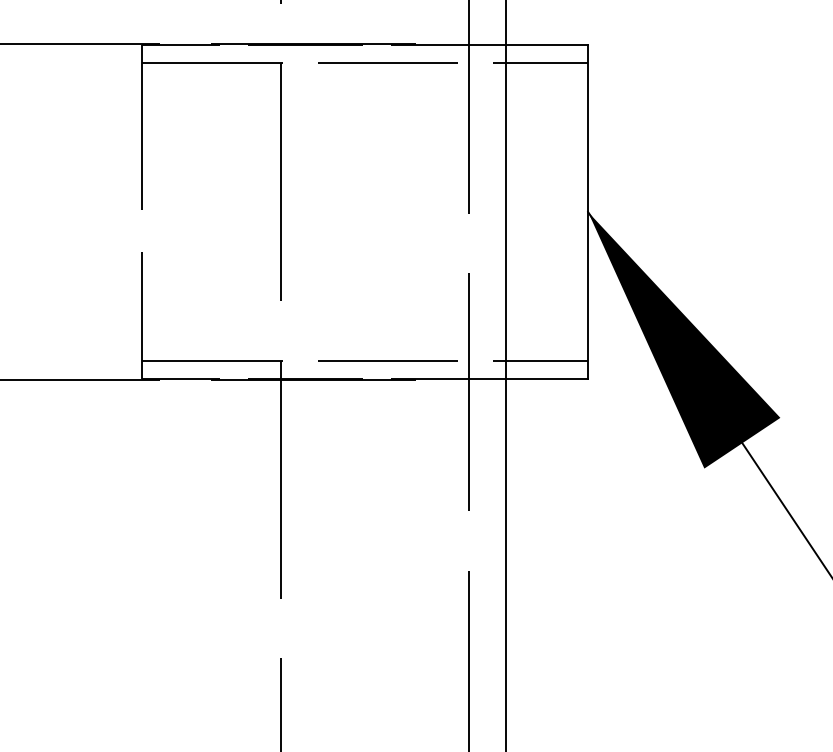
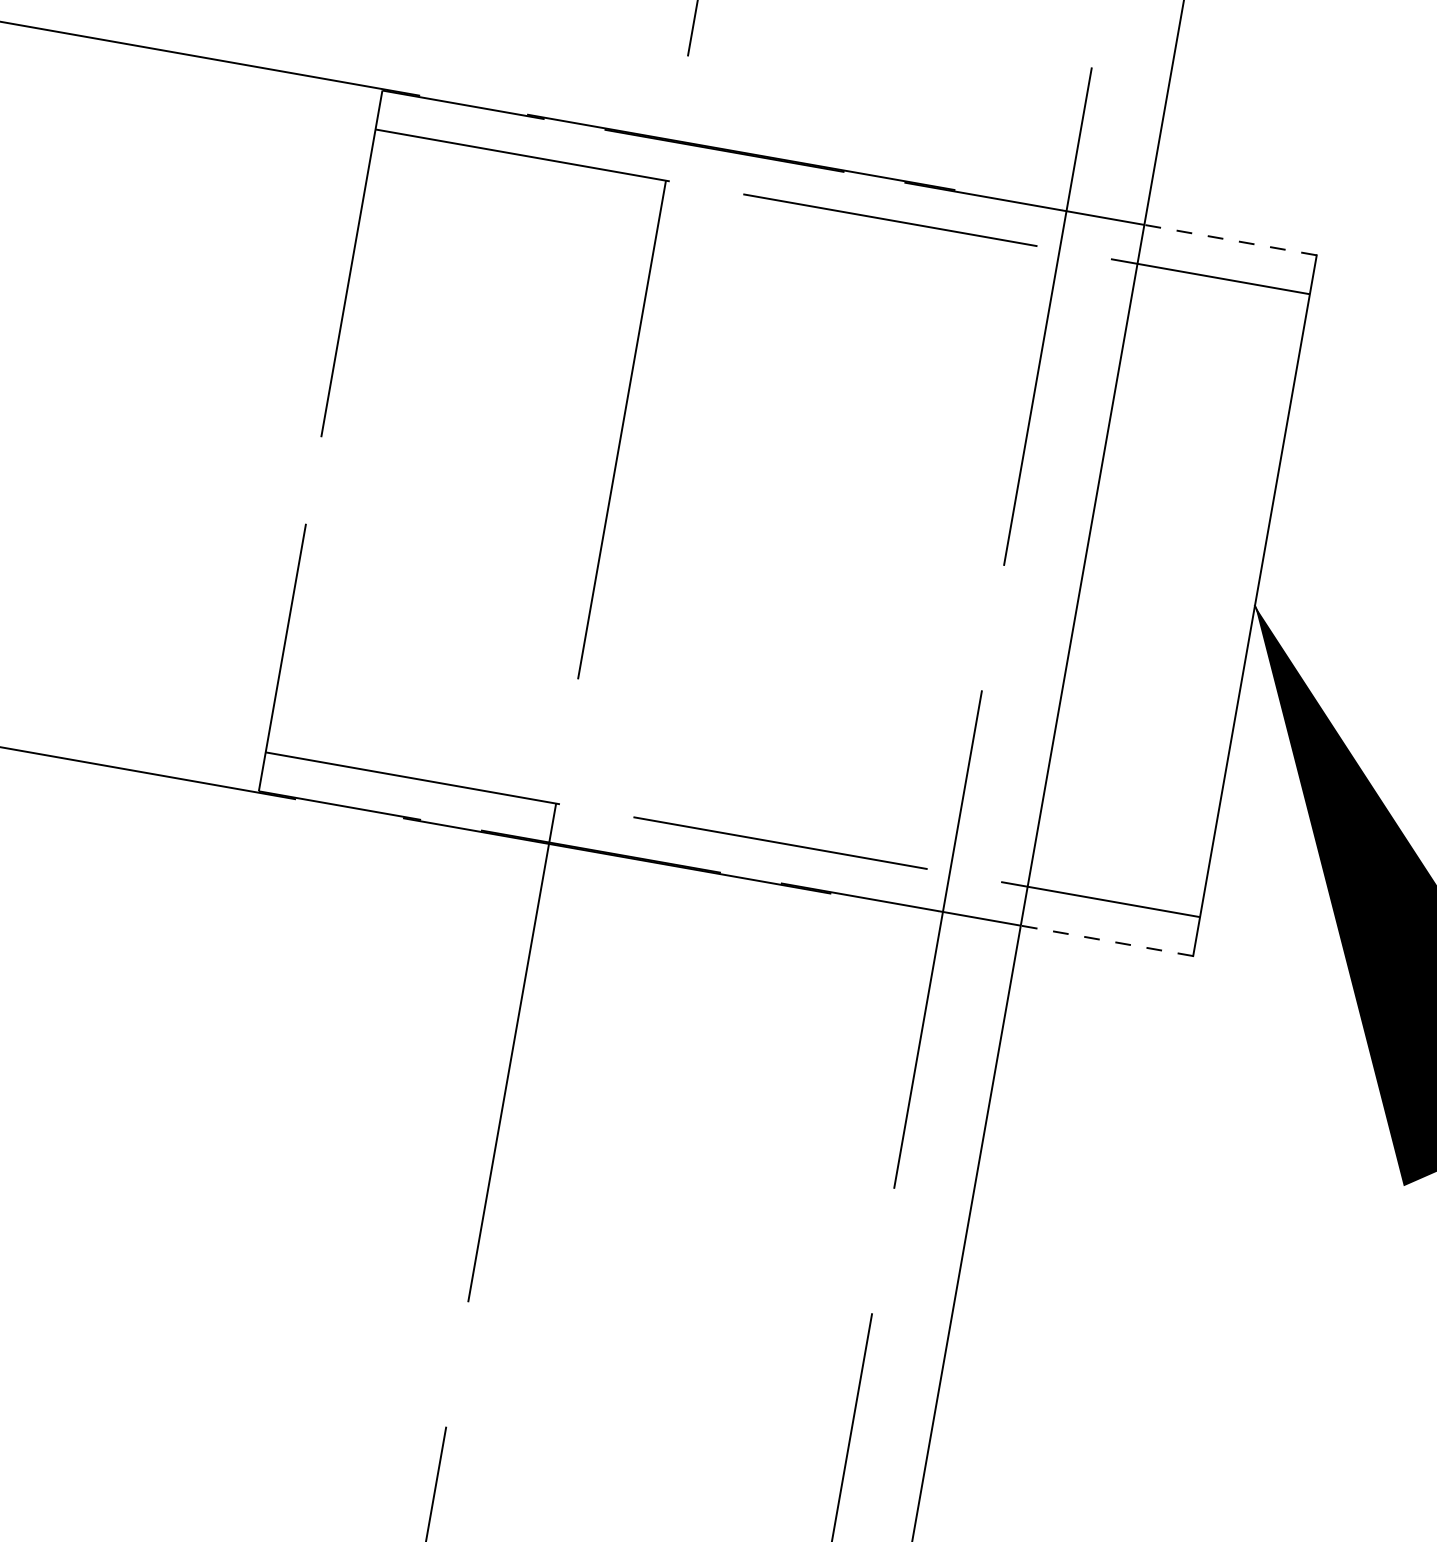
line: (546, 44) -> (1229, 239), solid -> dashed
line: (546, 379) -> (1105, 941), solid -> dashed

